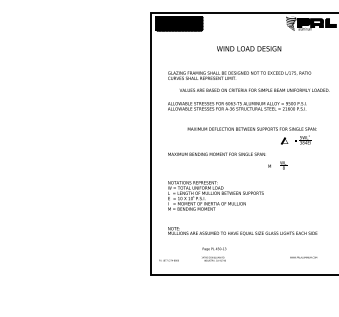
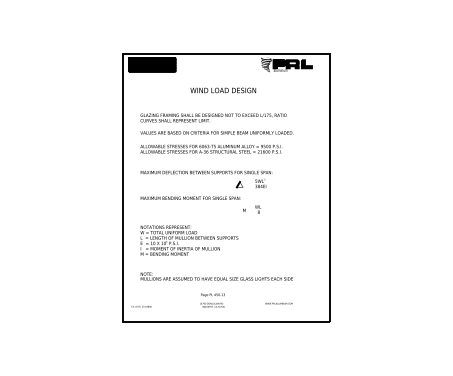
text: (254, 89) -> (216, 132), moved
part: (252, 135) -> (206, 179), moved
text: (214, 254) -> (212, 300), moved

